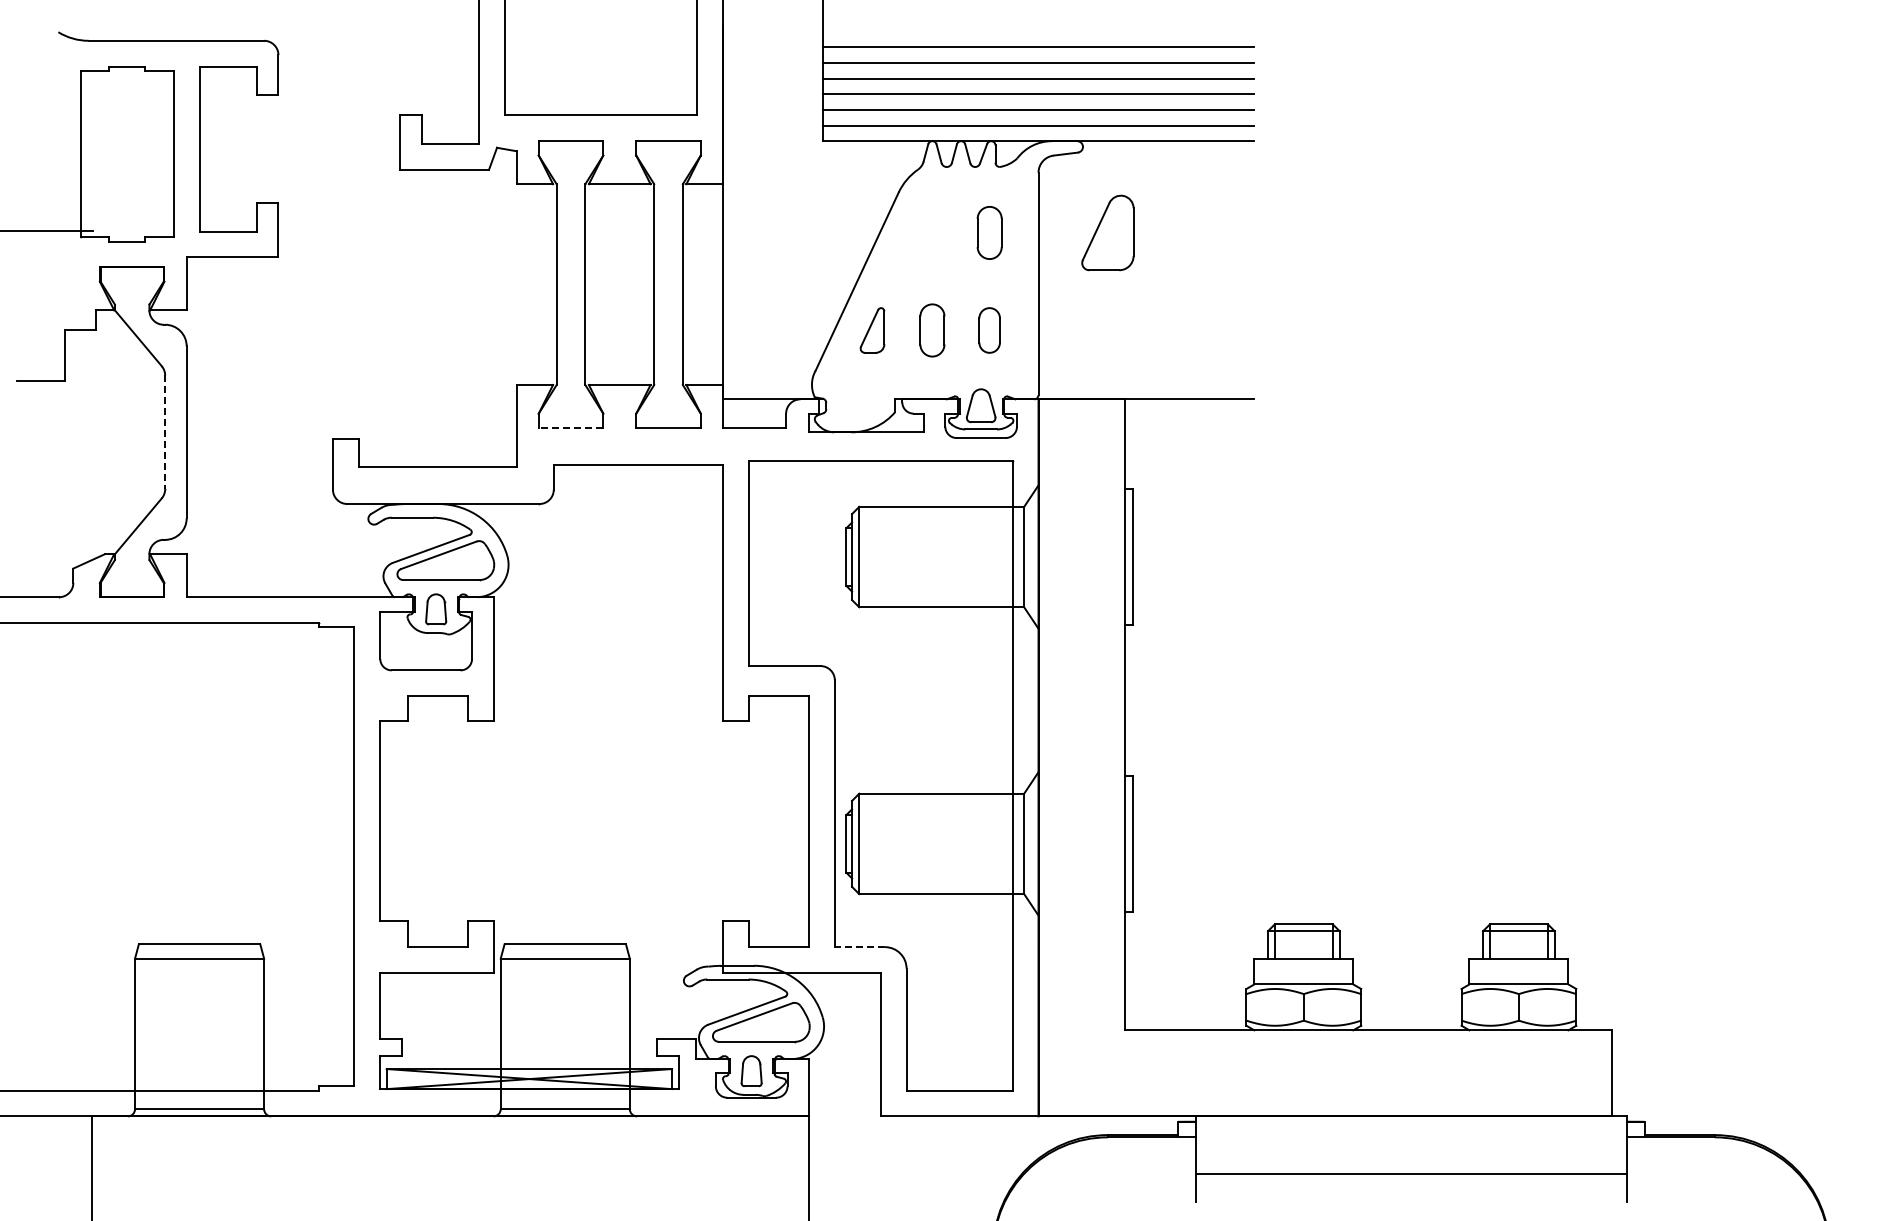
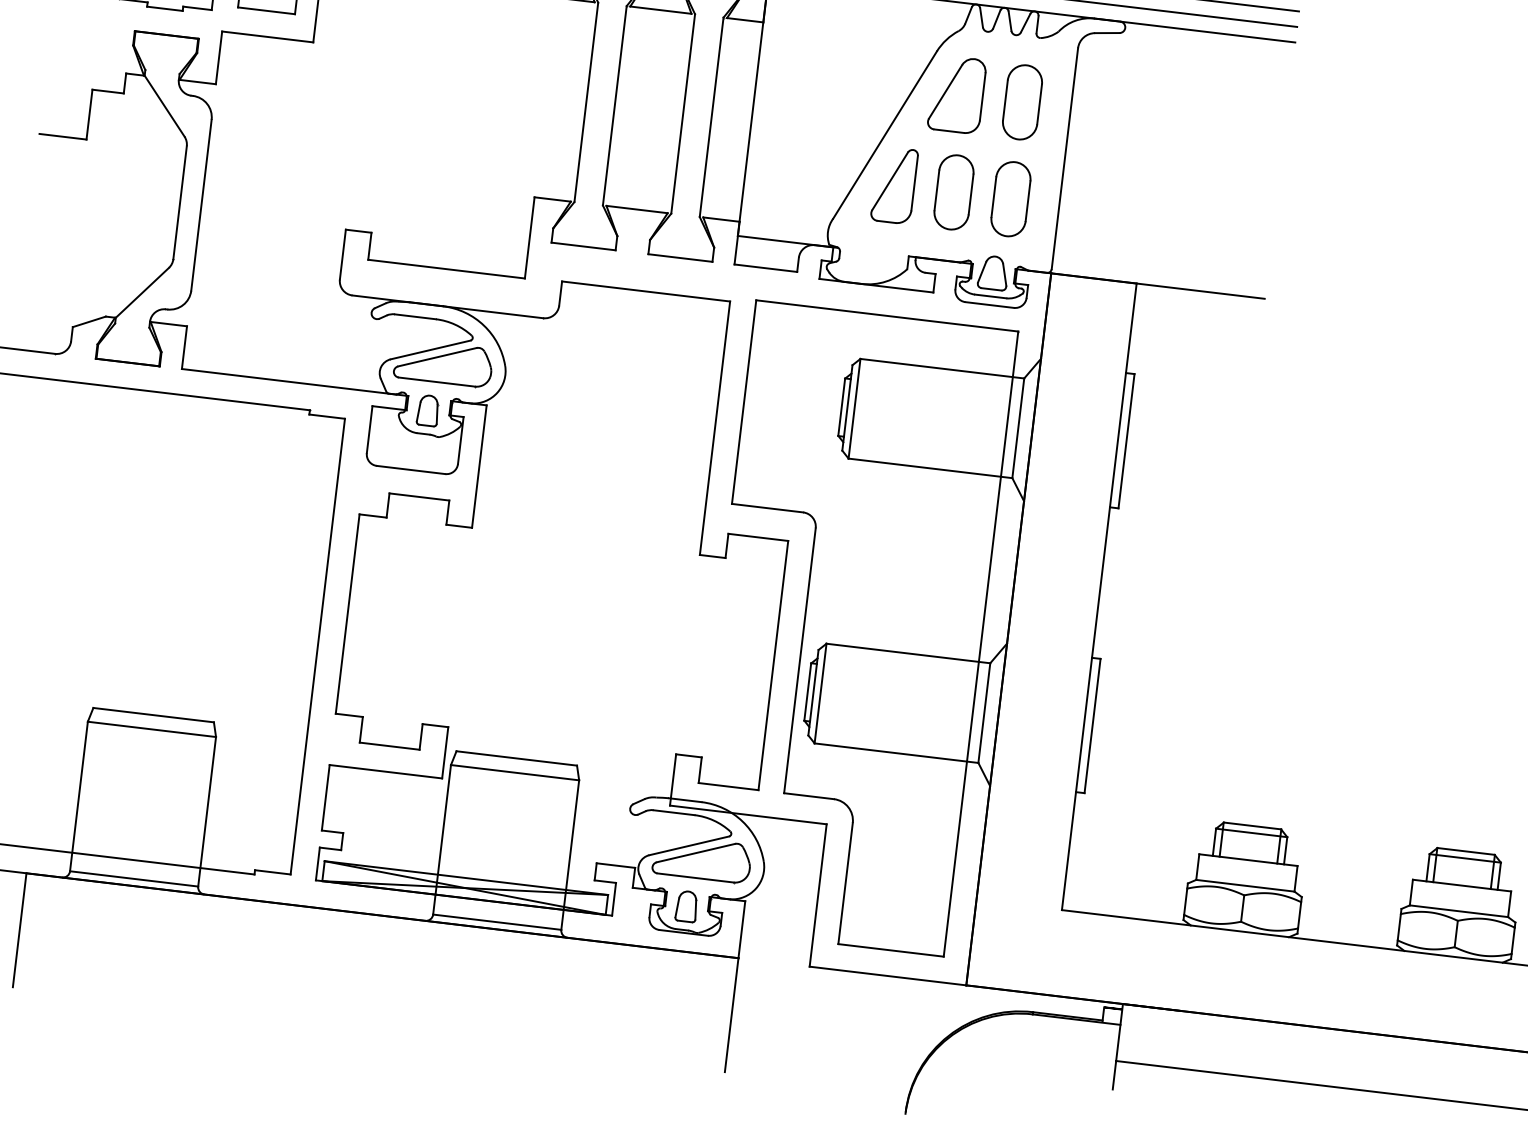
part: (989, 232) -> (1022, 101), size x1.43
part: (1107, 232) -> (956, 94), moved
part: (872, 330) -> (894, 185), size x1.67
part: (932, 330) -> (954, 192), size x1.43
part: (989, 330) -> (1010, 199), size x1.67
line: (570, 428) -> (583, 246), dashed -> solid
line: (165, 432) -> (180, 202), dashed -> solid
line: (859, 947) -> (808, 796), dashed -> solid

